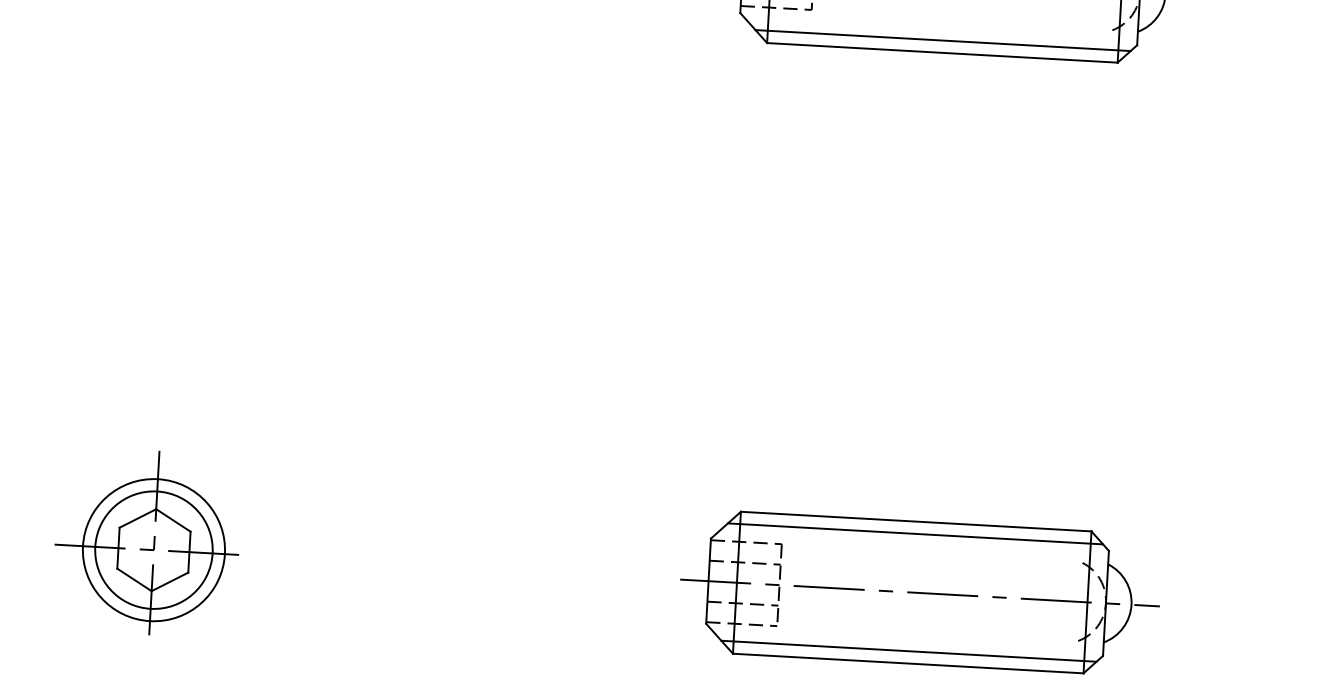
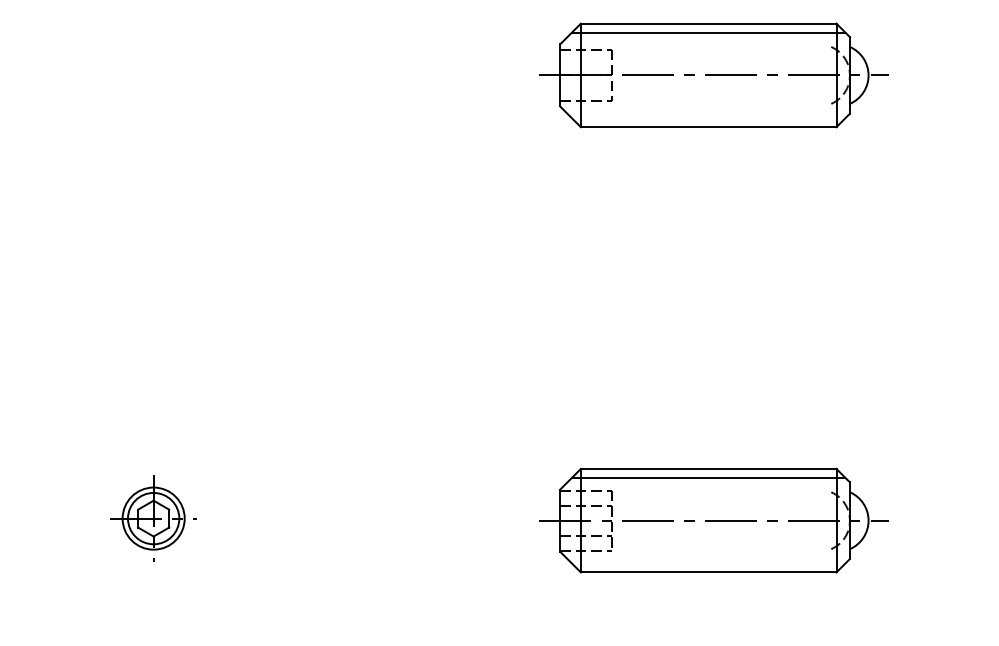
line: (942, 40) -> (708, 118), removed
part: (147, 542) -> (150, 515), size x0.6
line: (908, 651) -> (708, 563), removed

